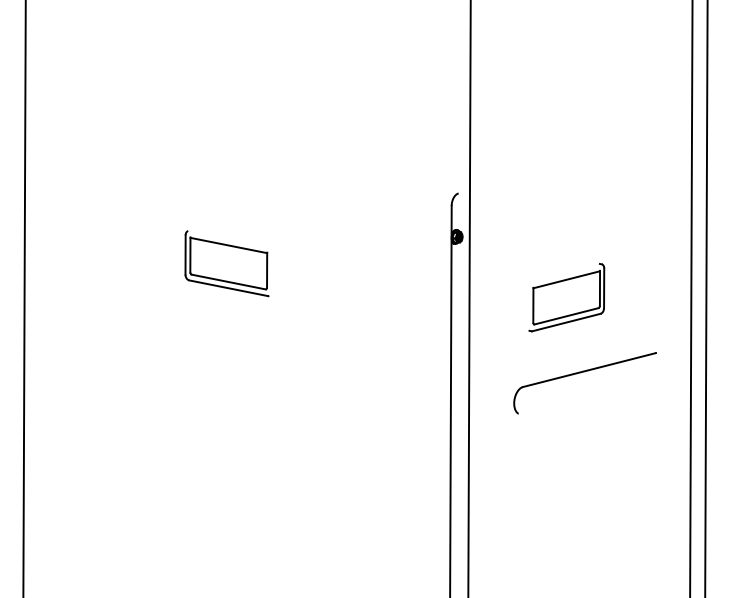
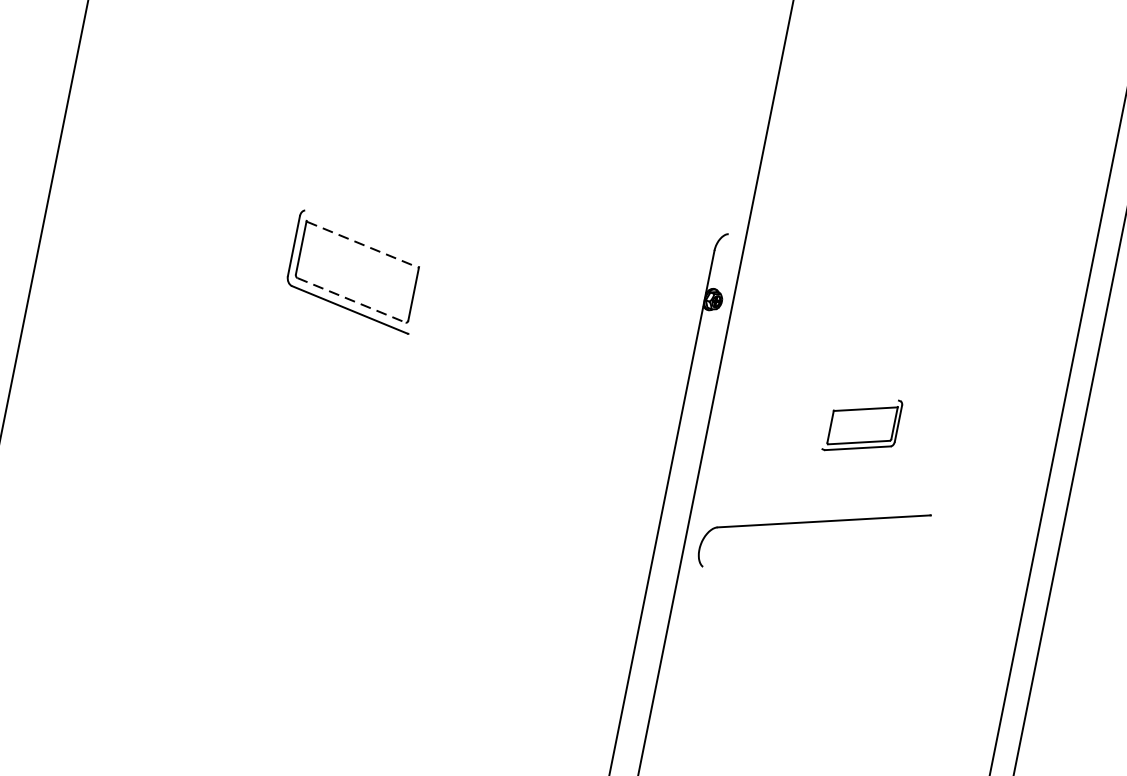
line: (228, 245) -> (362, 244), solid -> dashed
line: (228, 282) -> (351, 300), solid -> dashed
part: (566, 297) -> (862, 425), size x0.6
part: (580, 373) -> (809, 523), moved

